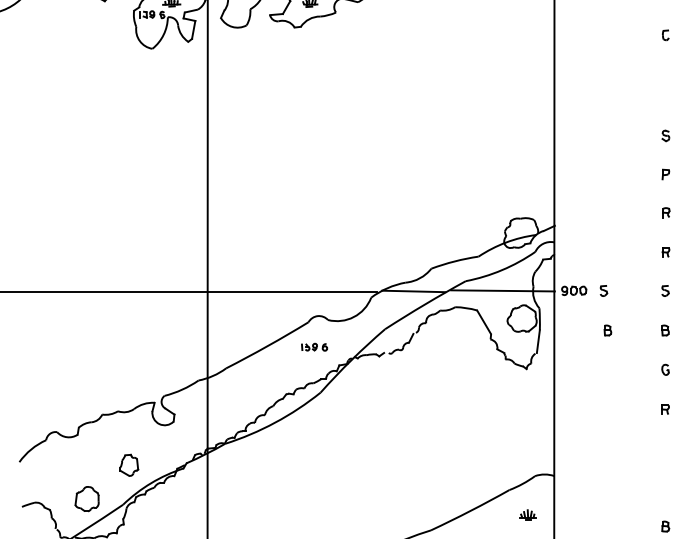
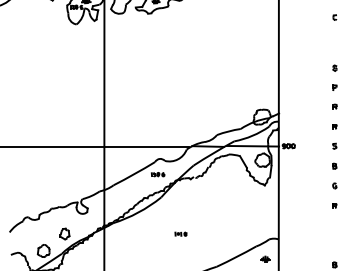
part: (603, 289) -> (303, 145), removed
part: (607, 329) -> (305, 165), removed
part: (358, 464) -> (180, 233), added

